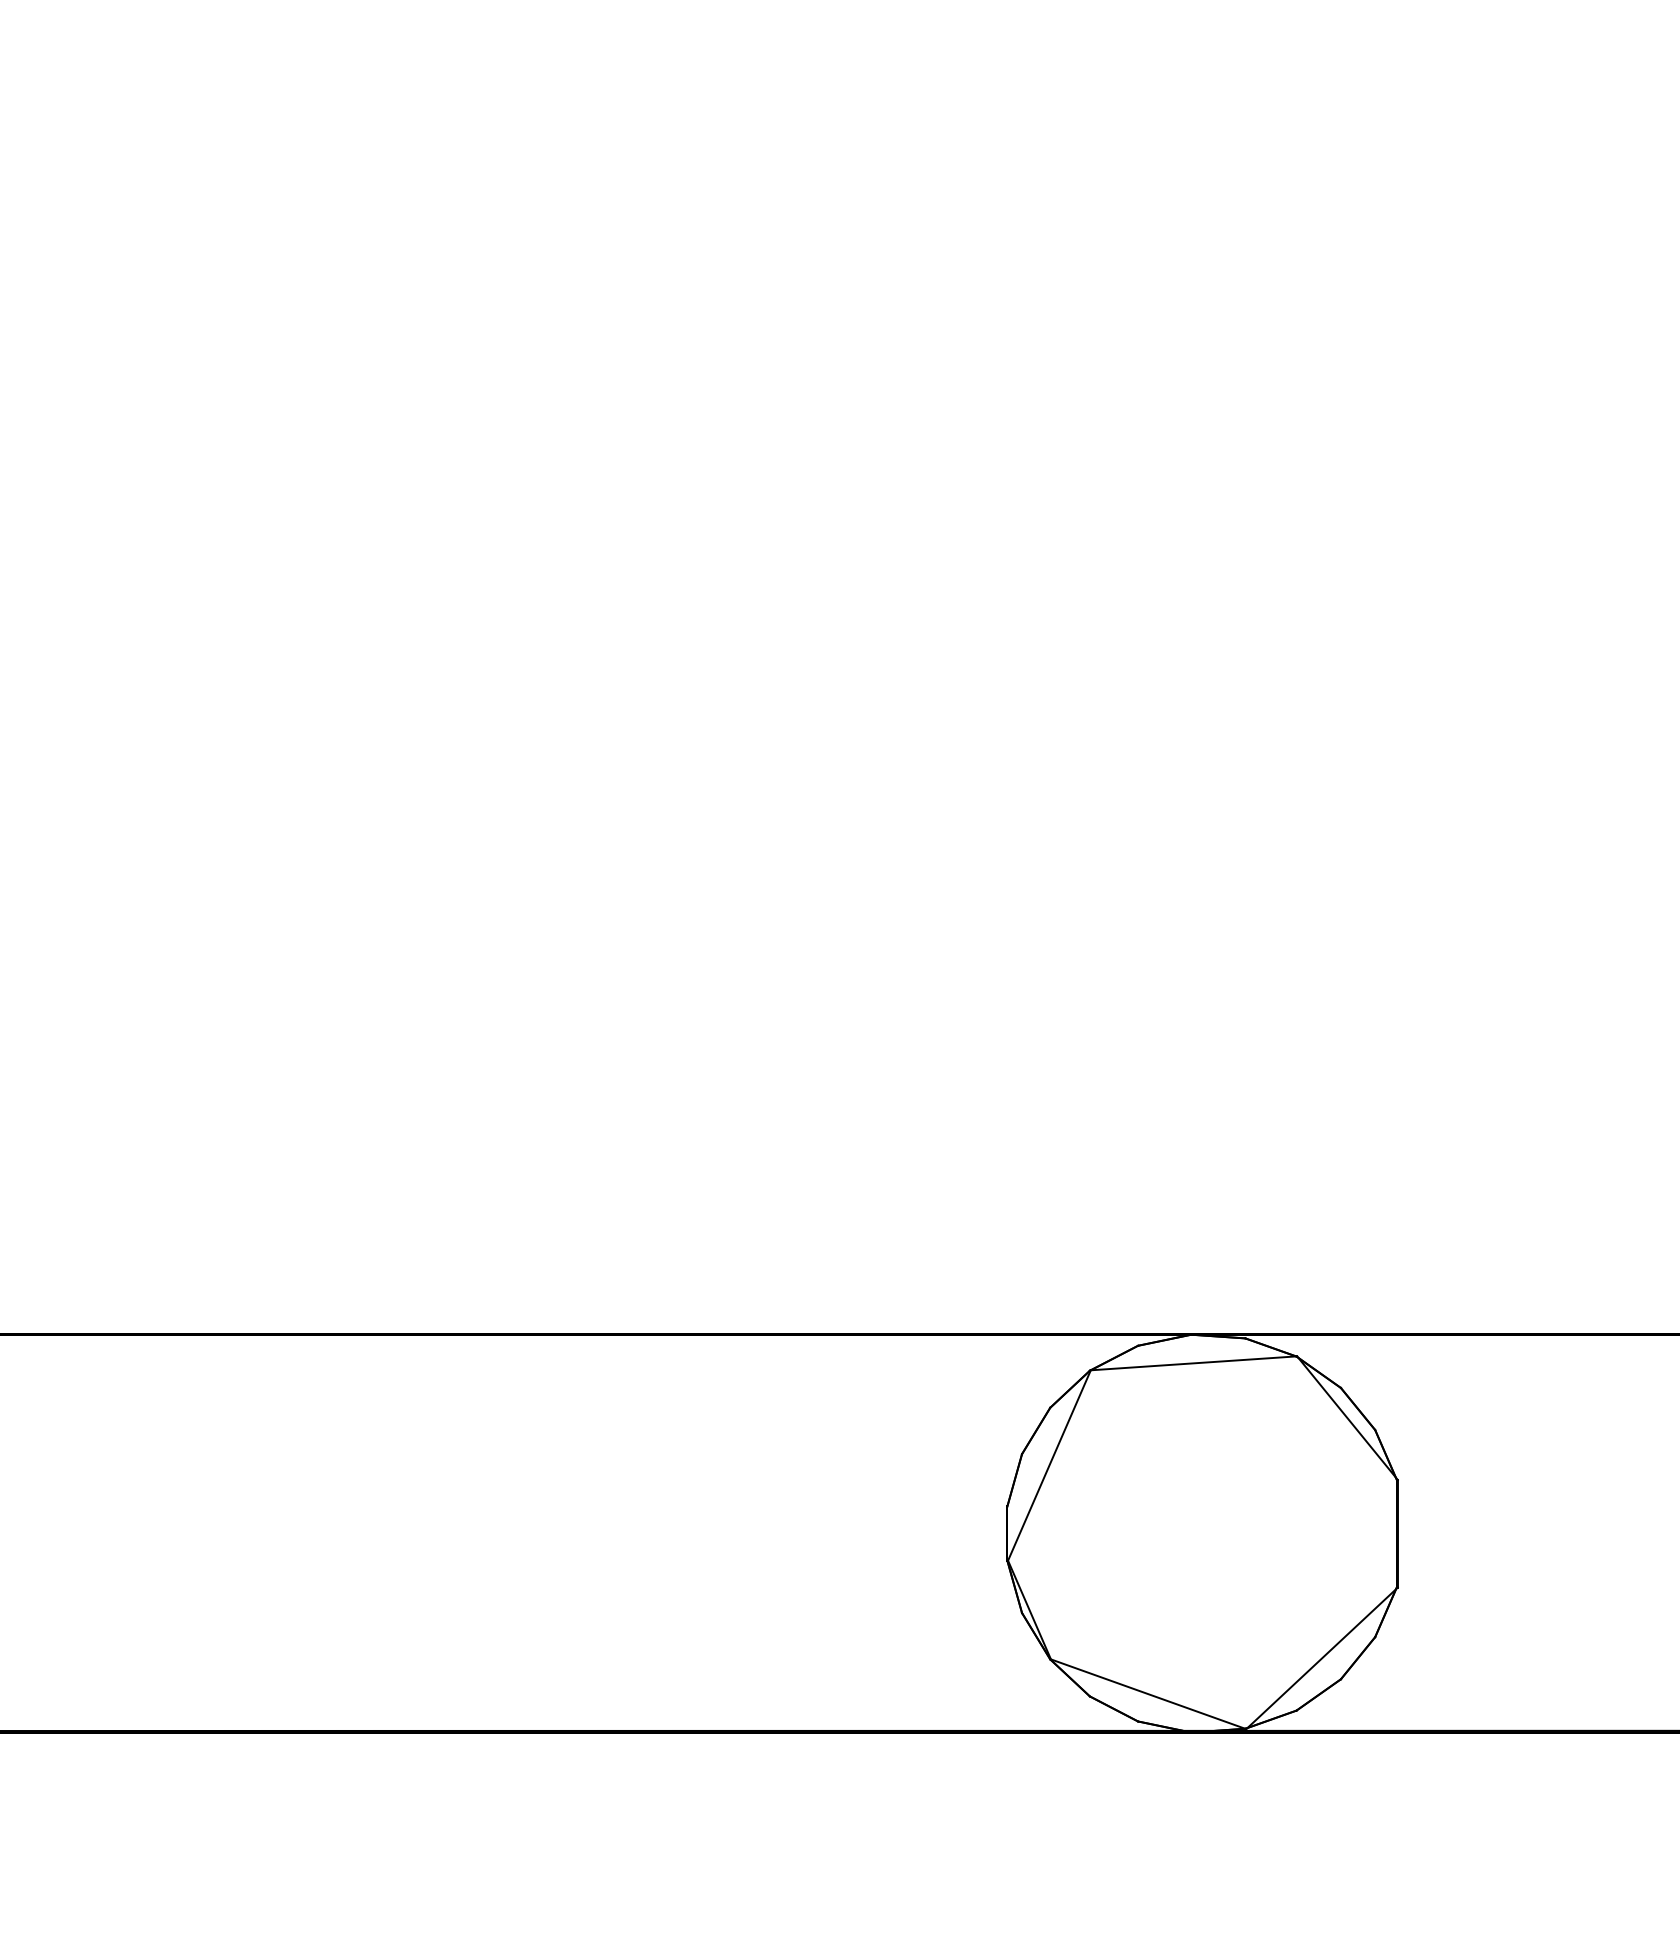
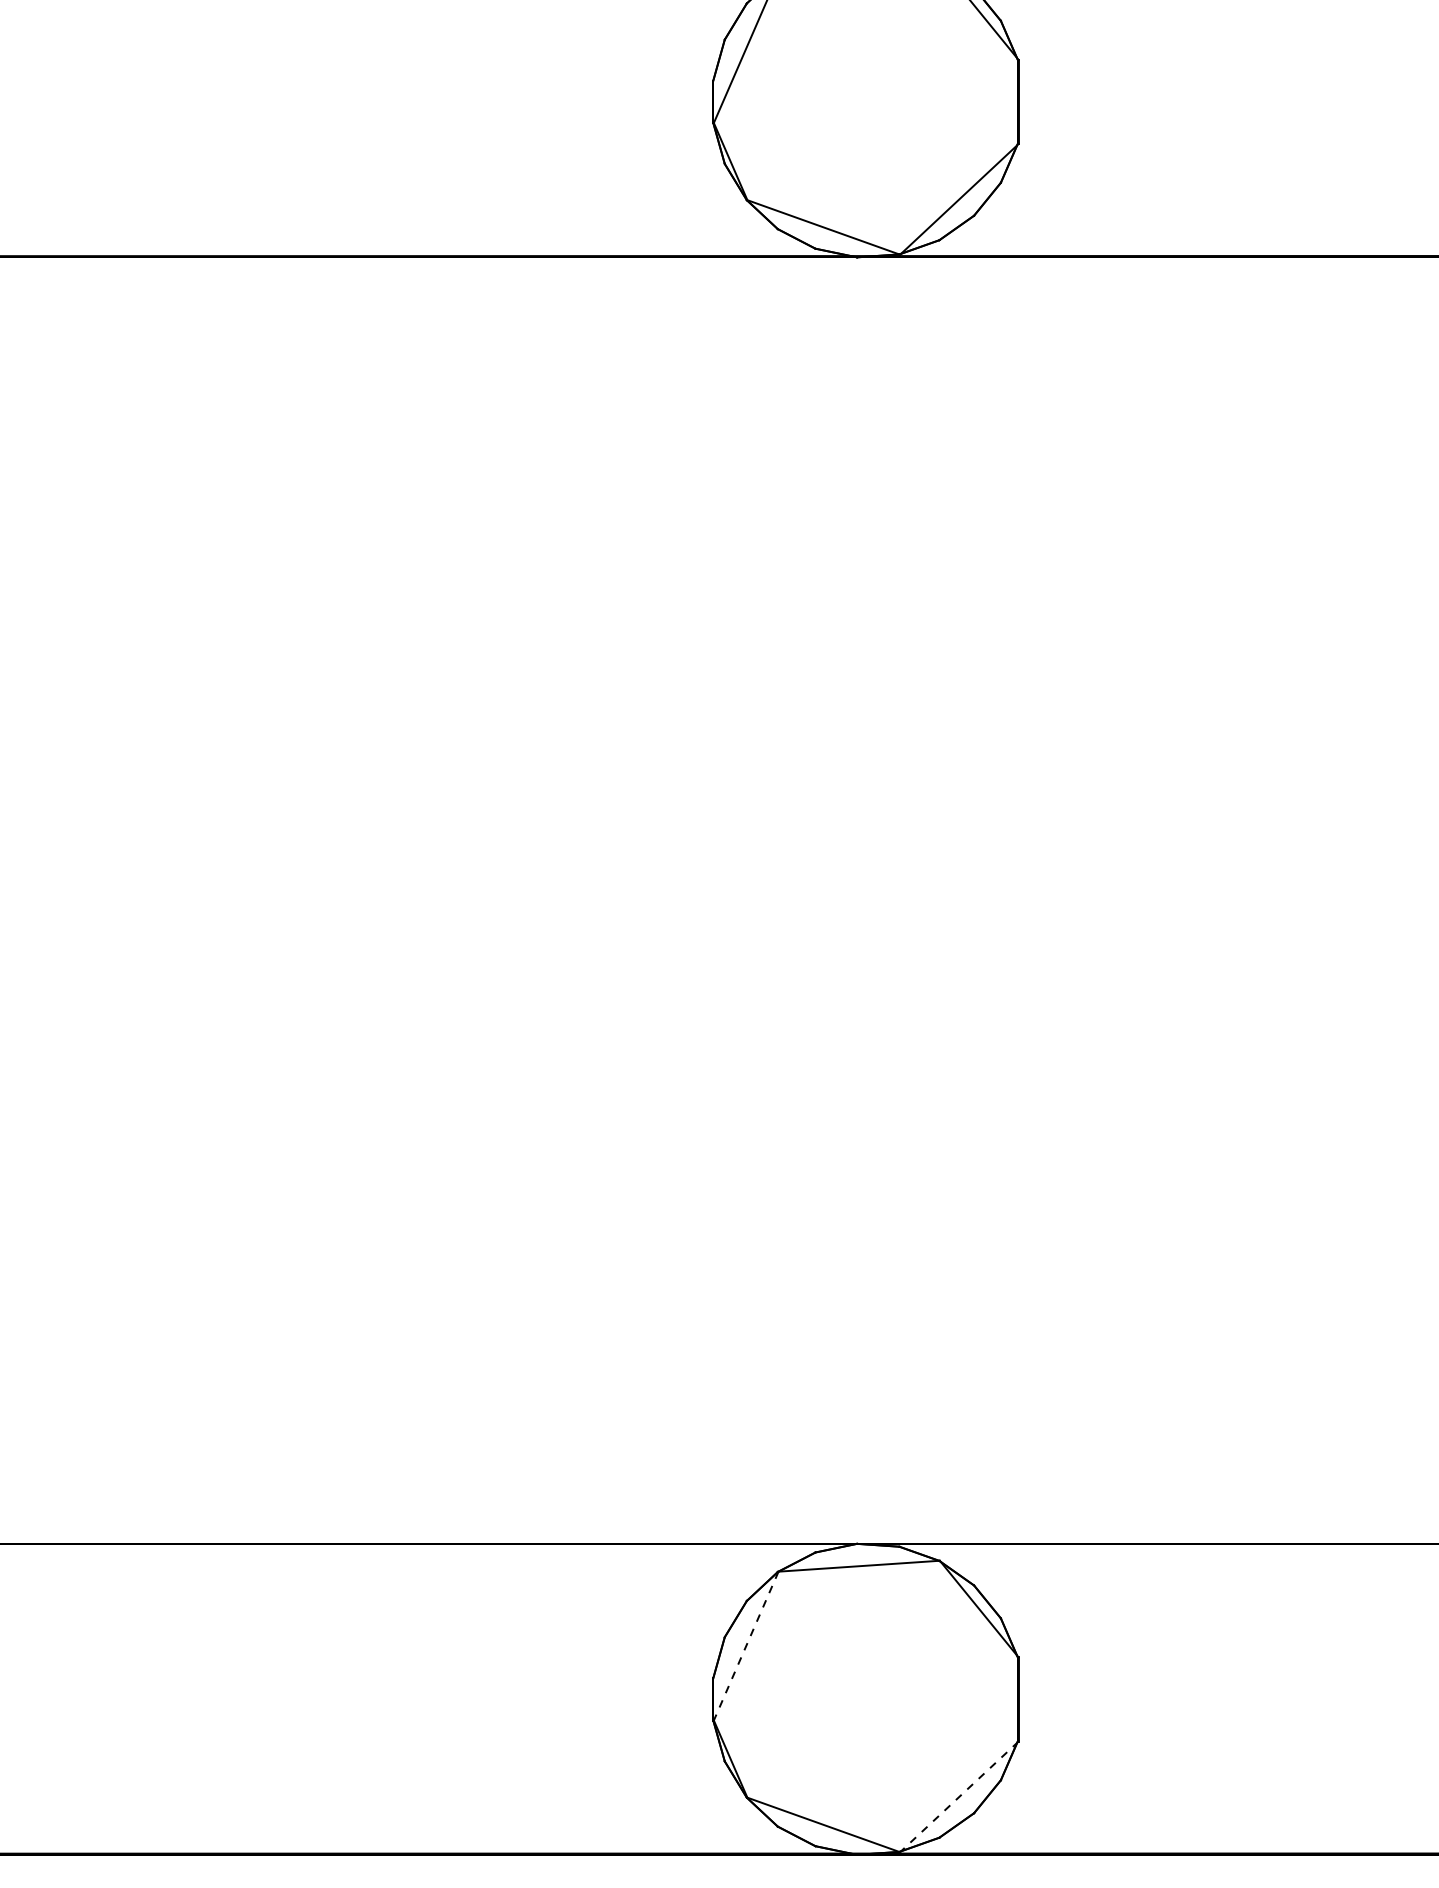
line: (1049, 1466) -> (746, 1646), solid -> dashed
line: (1320, 1659) -> (958, 1797), solid -> dashed

